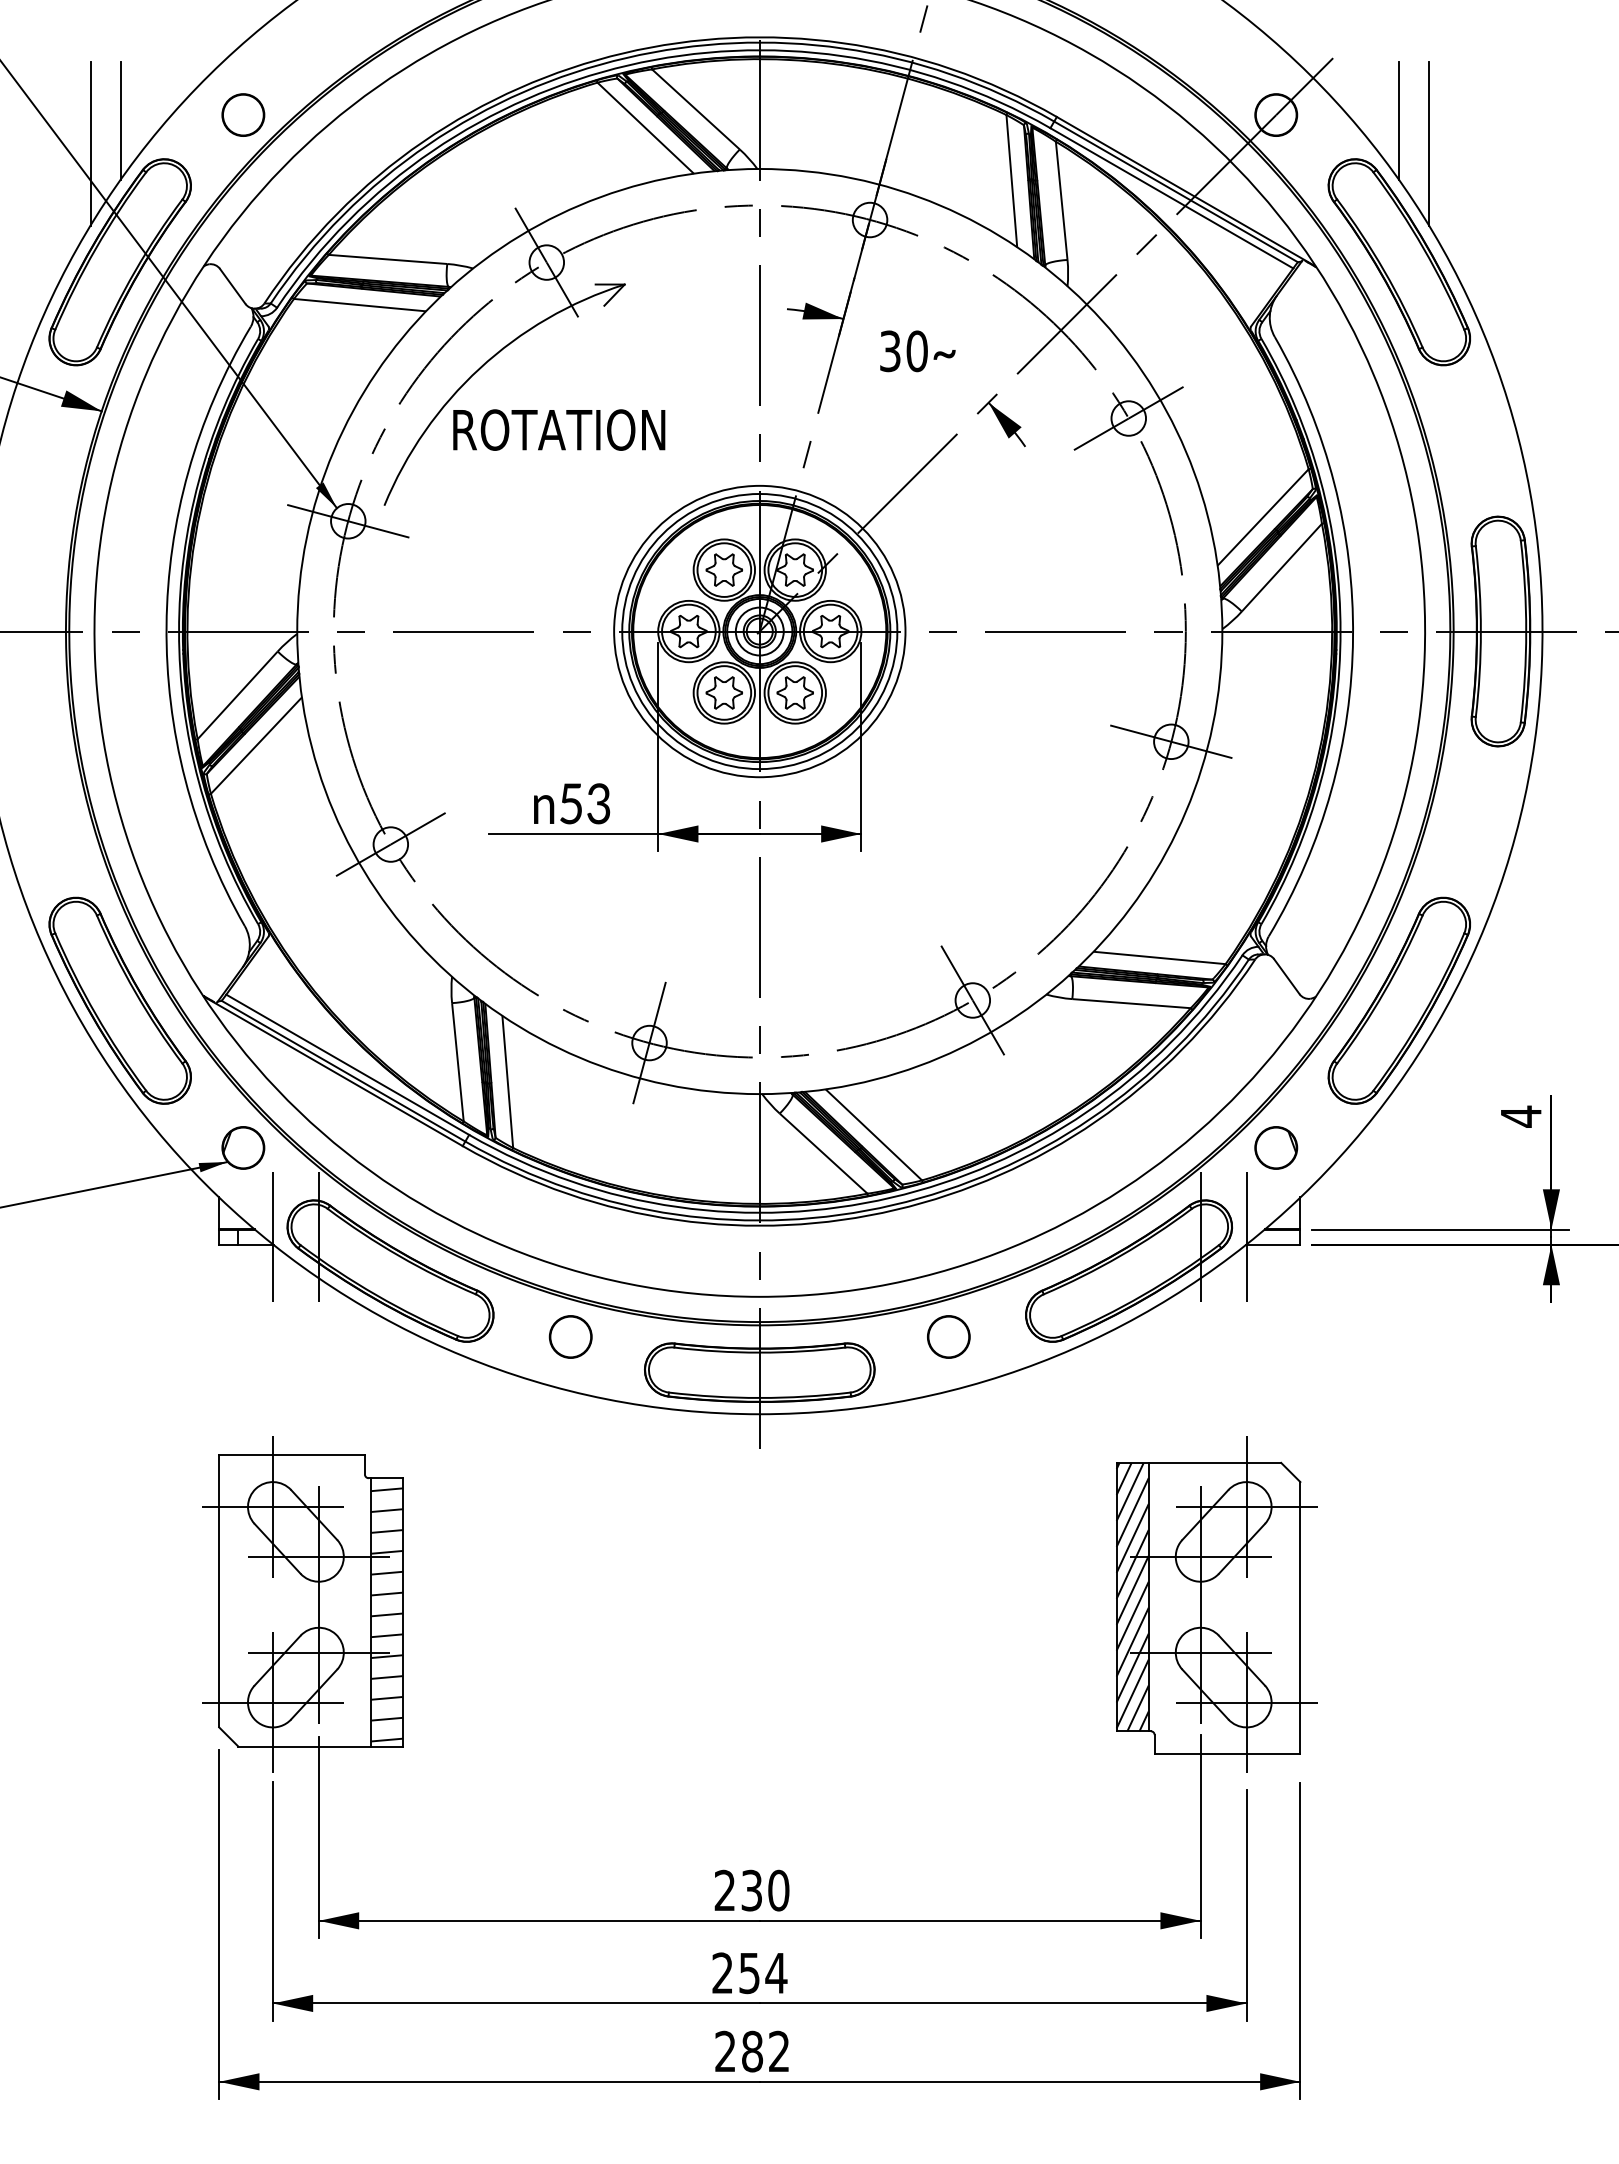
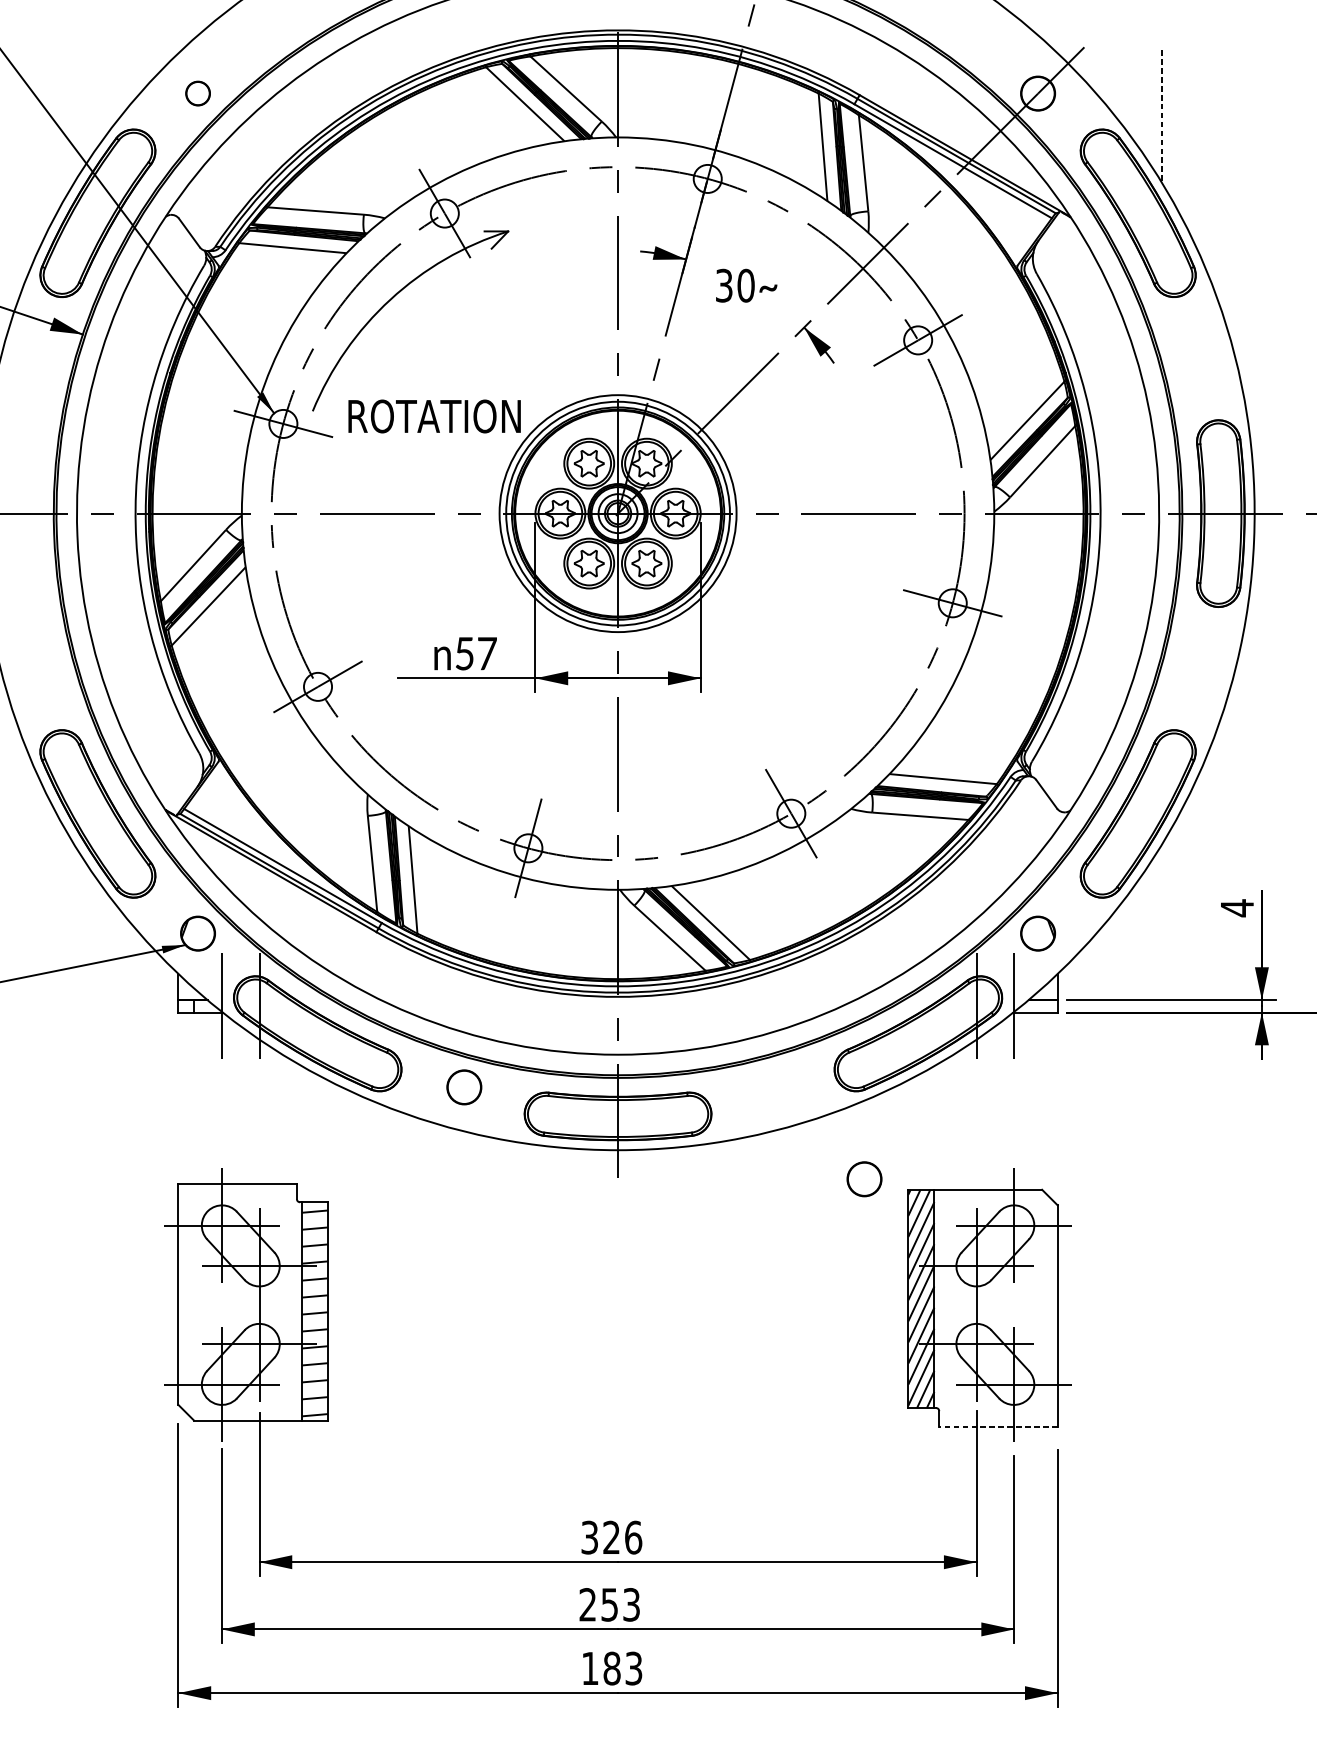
part: (243, 114) -> (198, 93), size x0.7
line: (120, 120) -> (98, 98), removed
line: (1398, 120) -> (1137, 98), removed
line: (90, 143) -> (73, 116), removed
line: (1428, 144) -> (1161, 117), solid -> dashed
text: (559, 429) -> (434, 416), moved
text: (598, 803) -> (486, 653), 53 -> 57
circle: (948, 1336) -> (864, 1178), moved
line: (1227, 1754) -> (998, 1426), solid -> dashed
text: (751, 1890) -> (611, 1537), 230 -> 326
text: (776, 1973) -> (631, 1605), 254 -> 253
text: (752, 2051) -> (612, 1668), 282 -> 183

